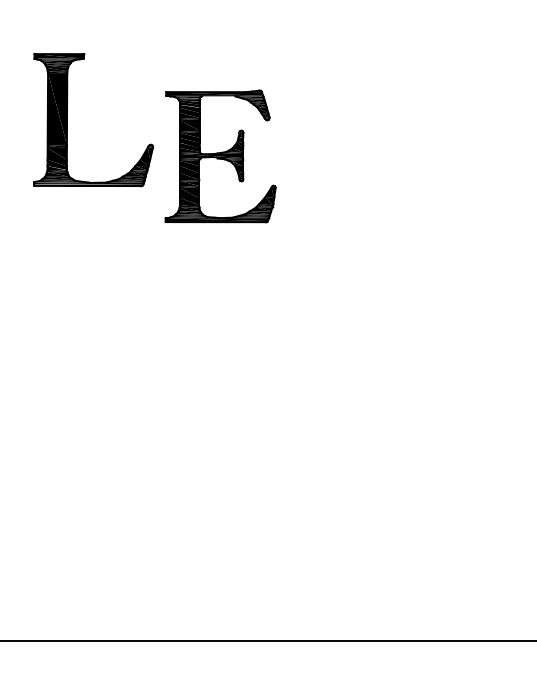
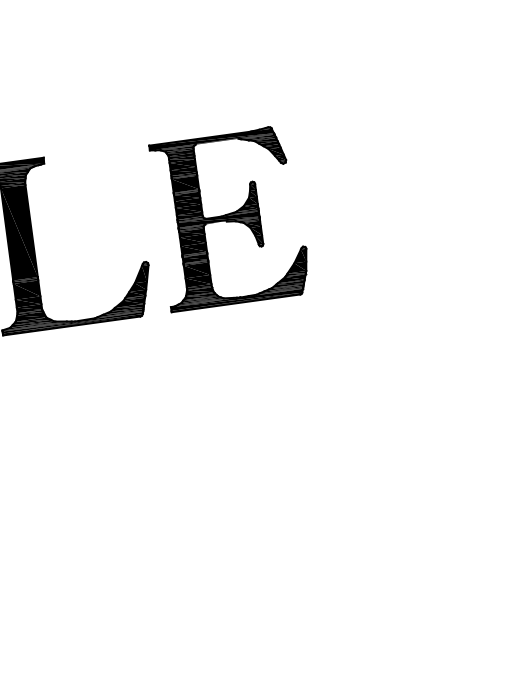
part: (220, 156) -> (230, 218), moved

